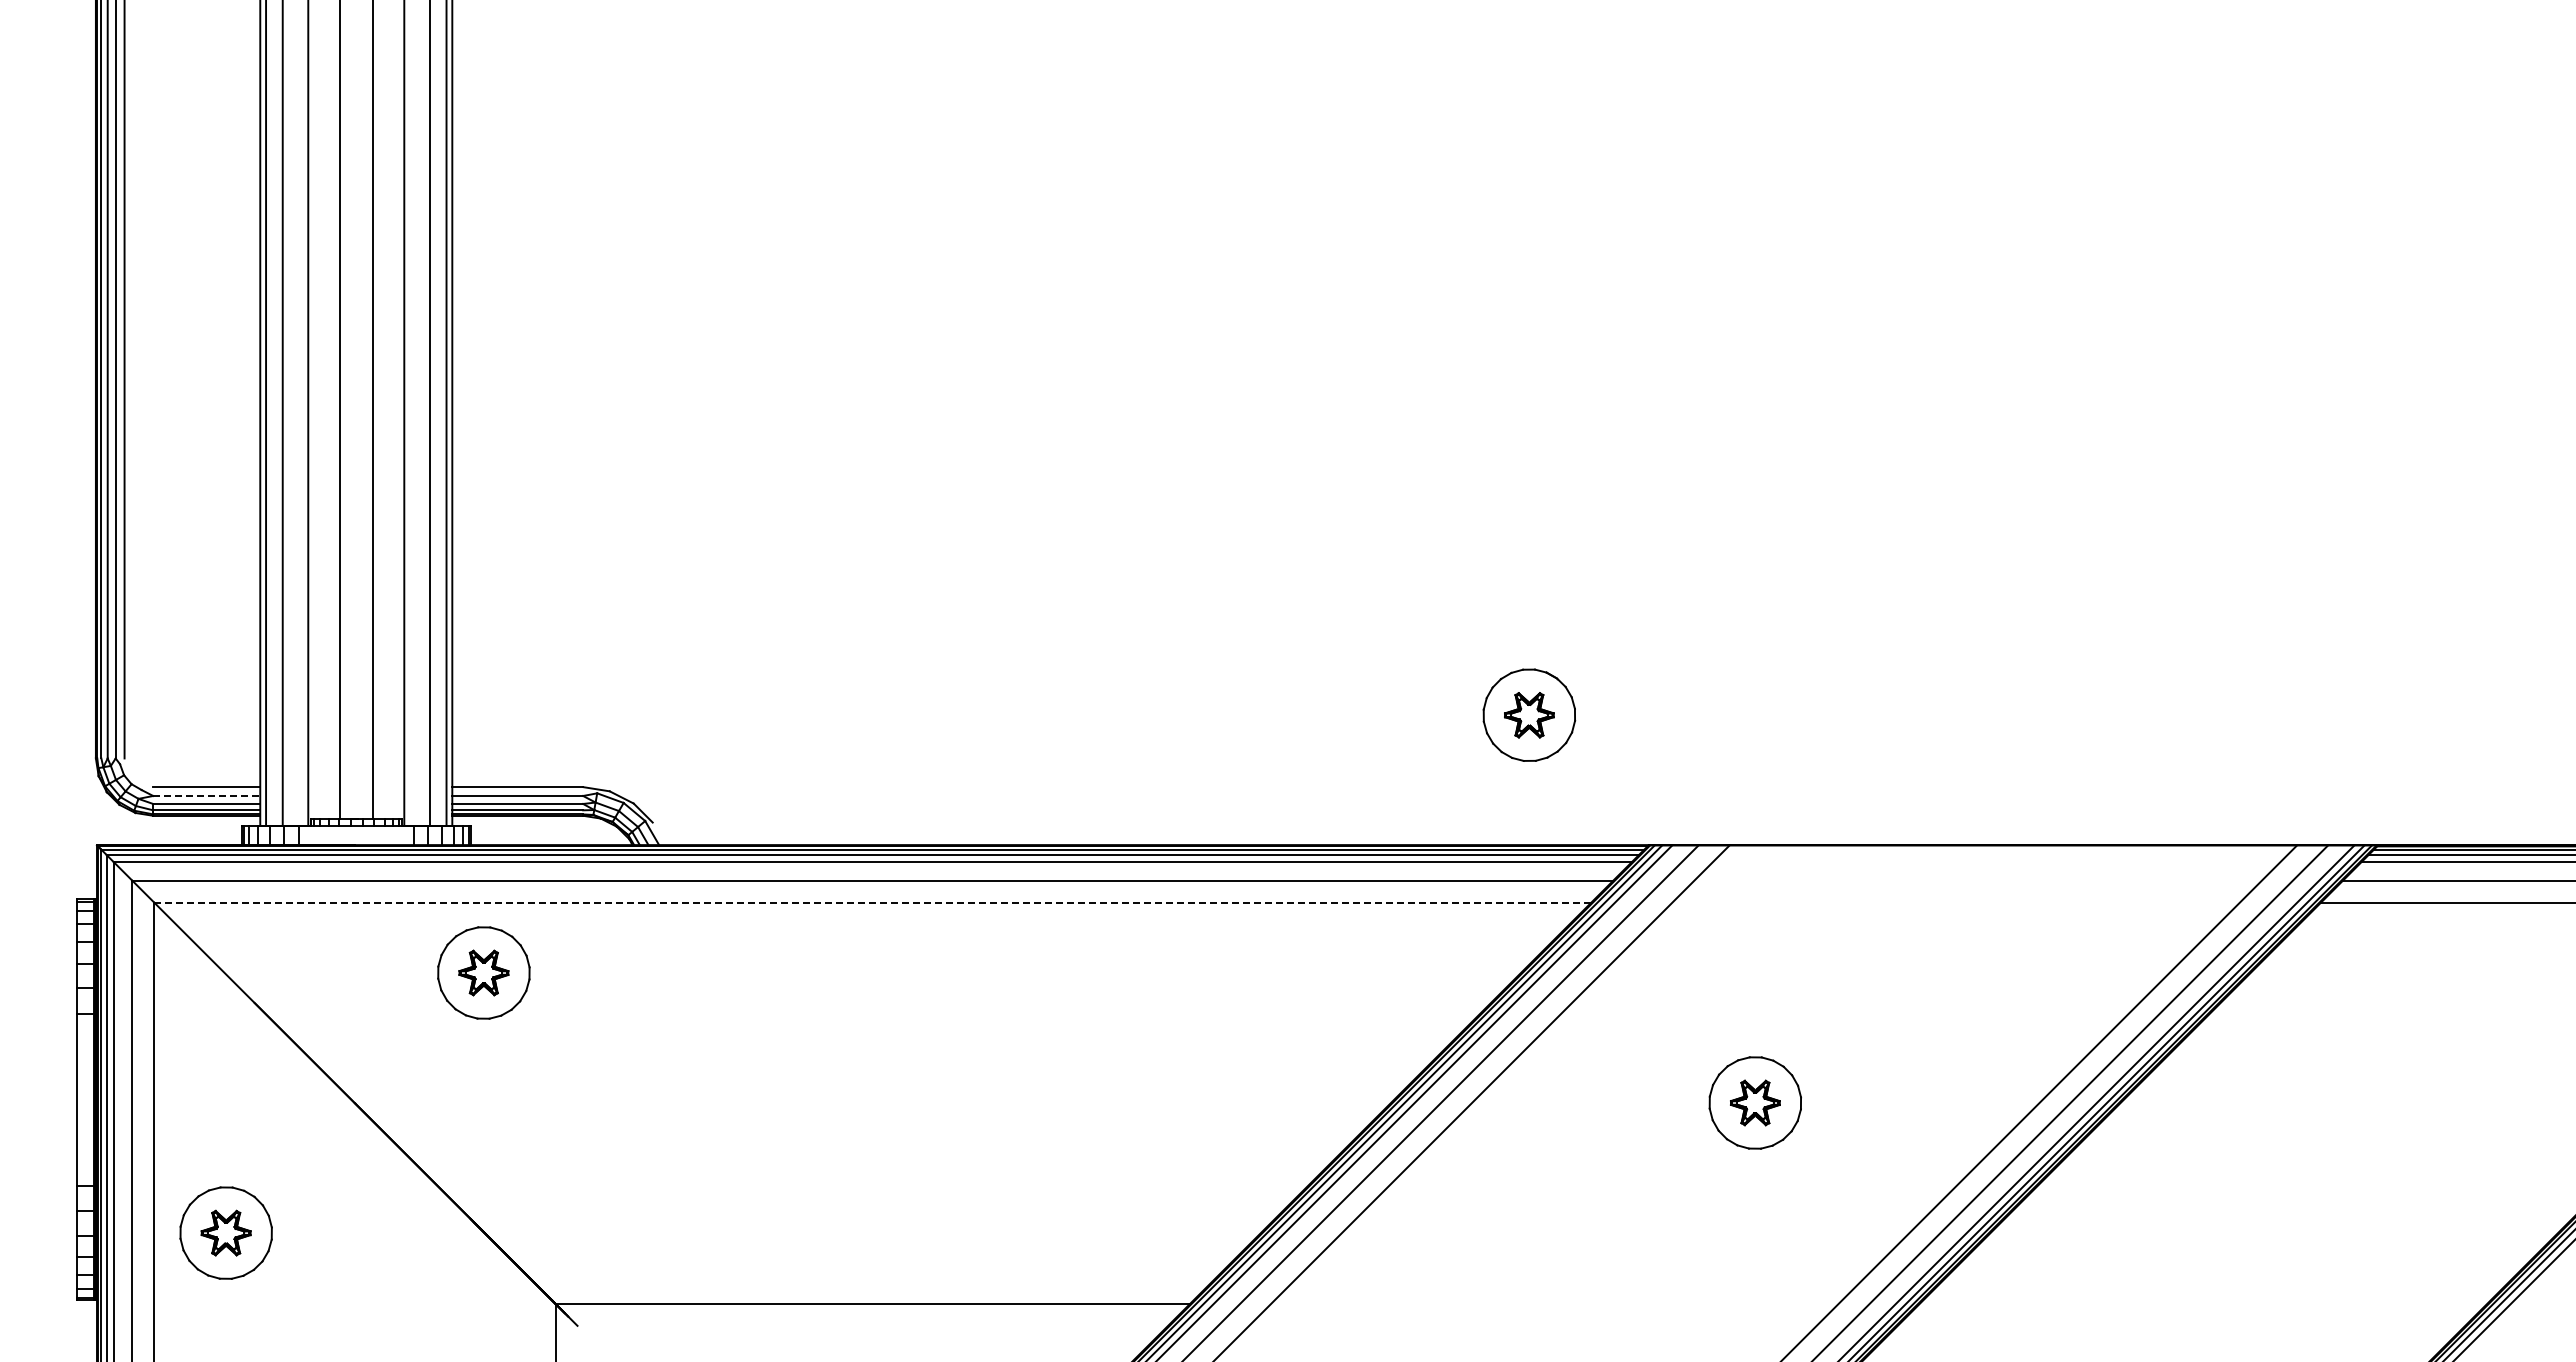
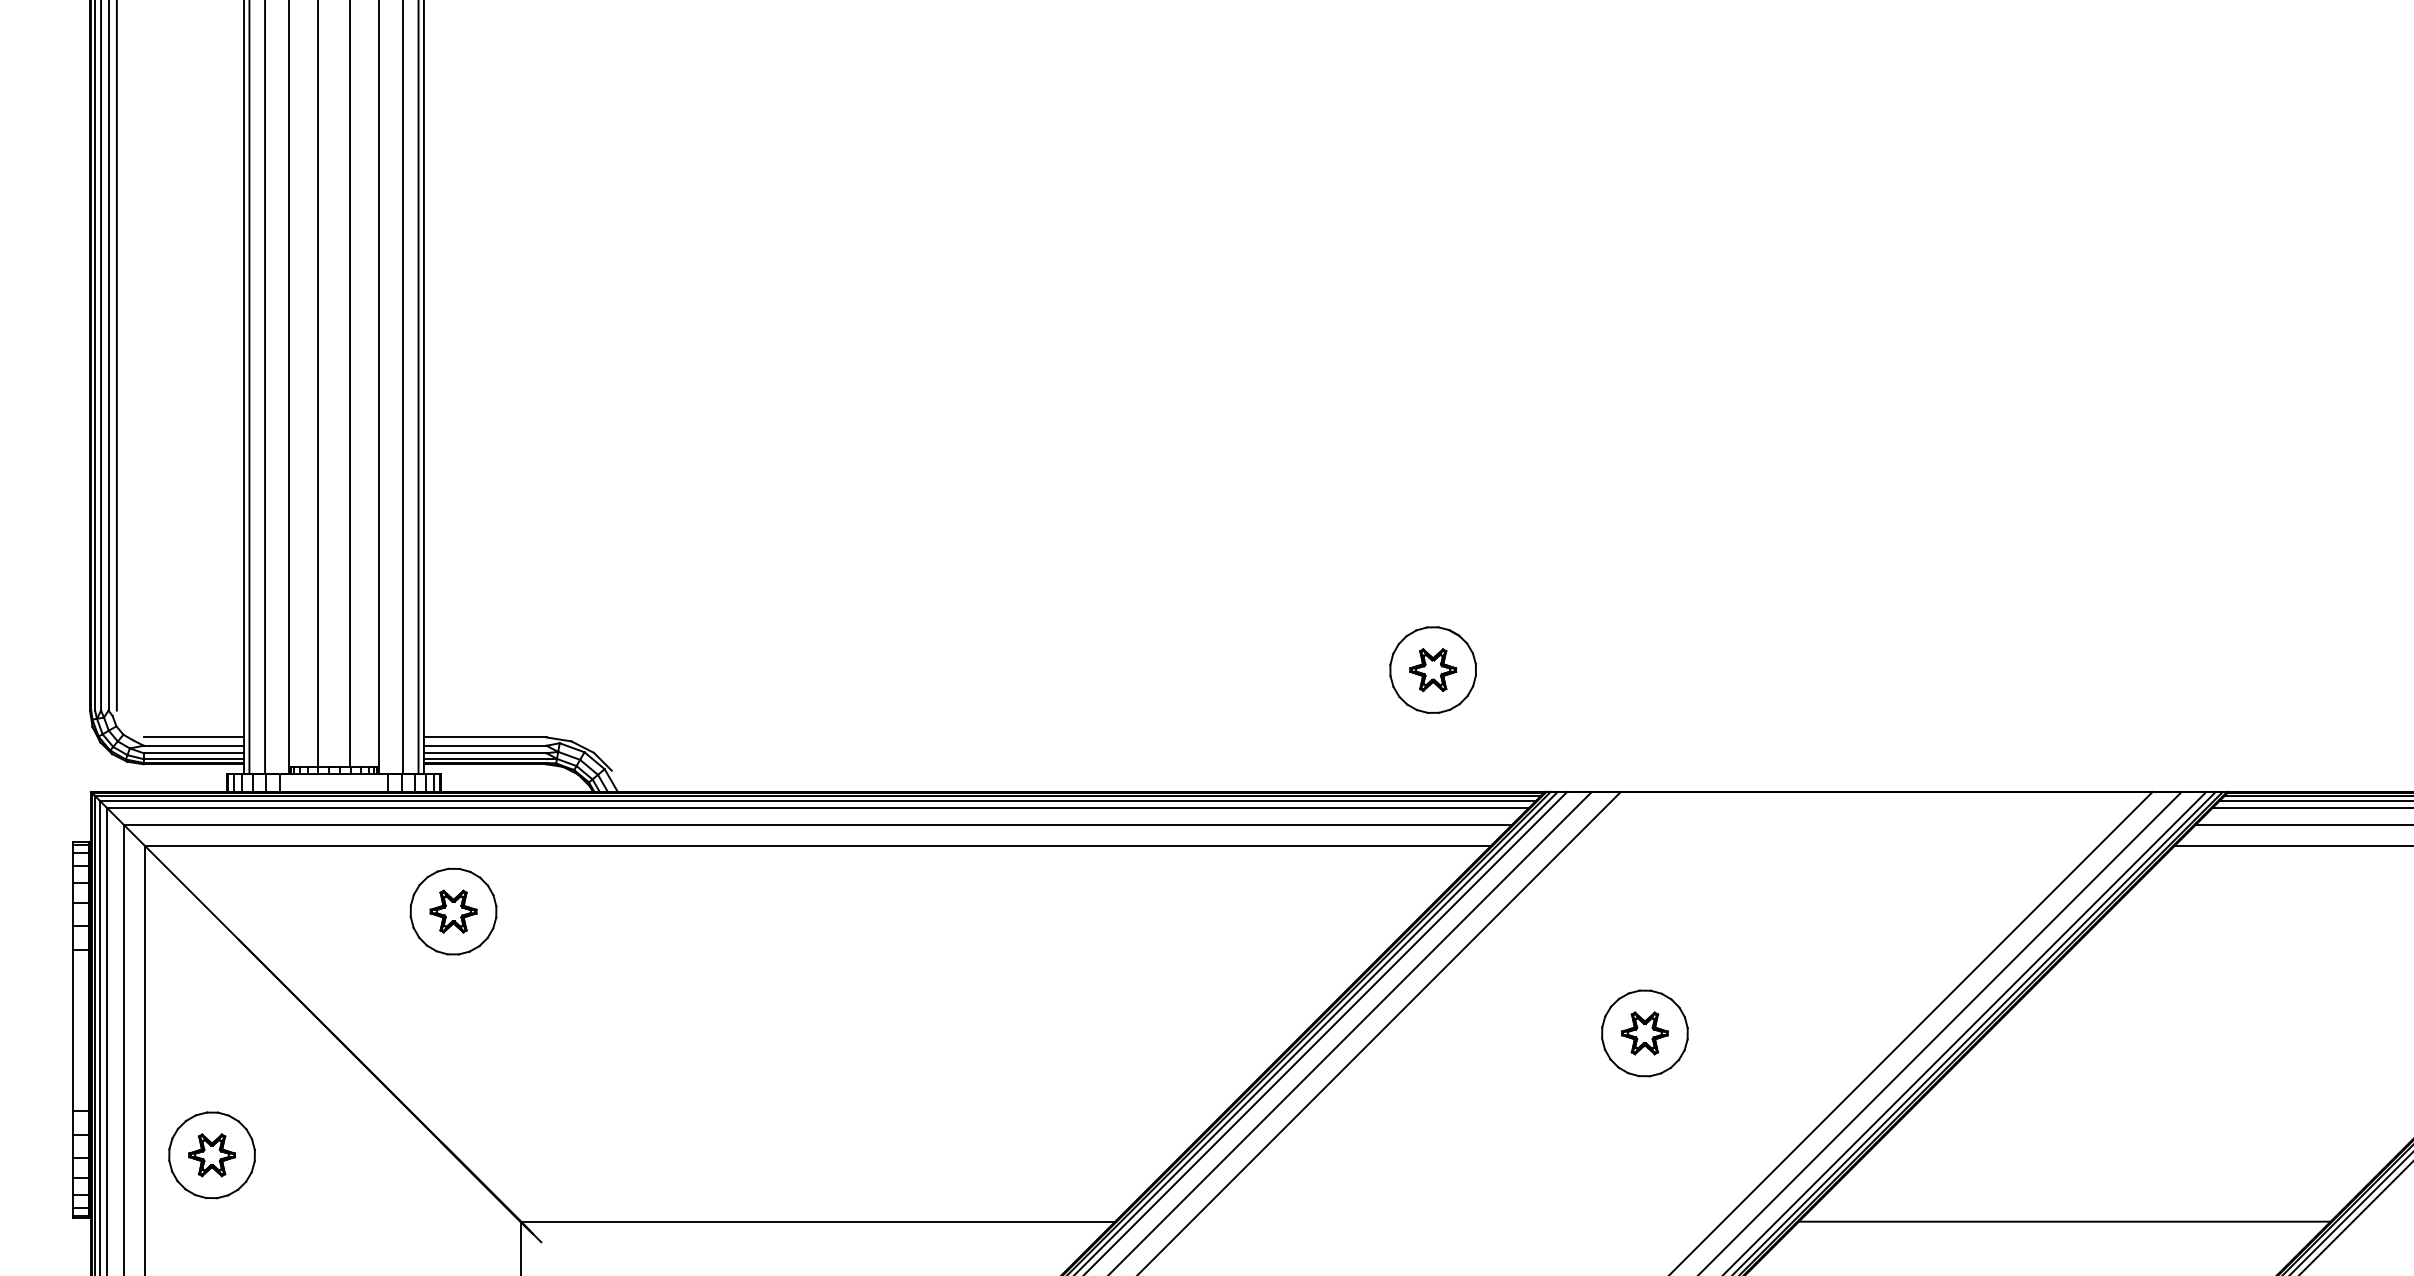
line: (206, 795) -> (193, 745), dashed -> solid
line: (872, 902) -> (817, 845), dashed -> solid
line: (2203, 1303) -> (2064, 1221), added

